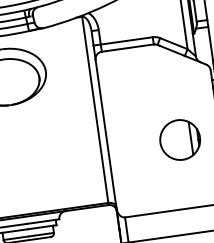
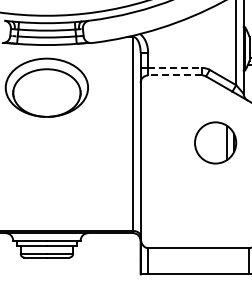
line: (126, 40) -> (175, 67), solid -> dashed
line: (127, 48) -> (174, 75), solid -> dashed
part: (180, 139) -> (215, 142), moved

